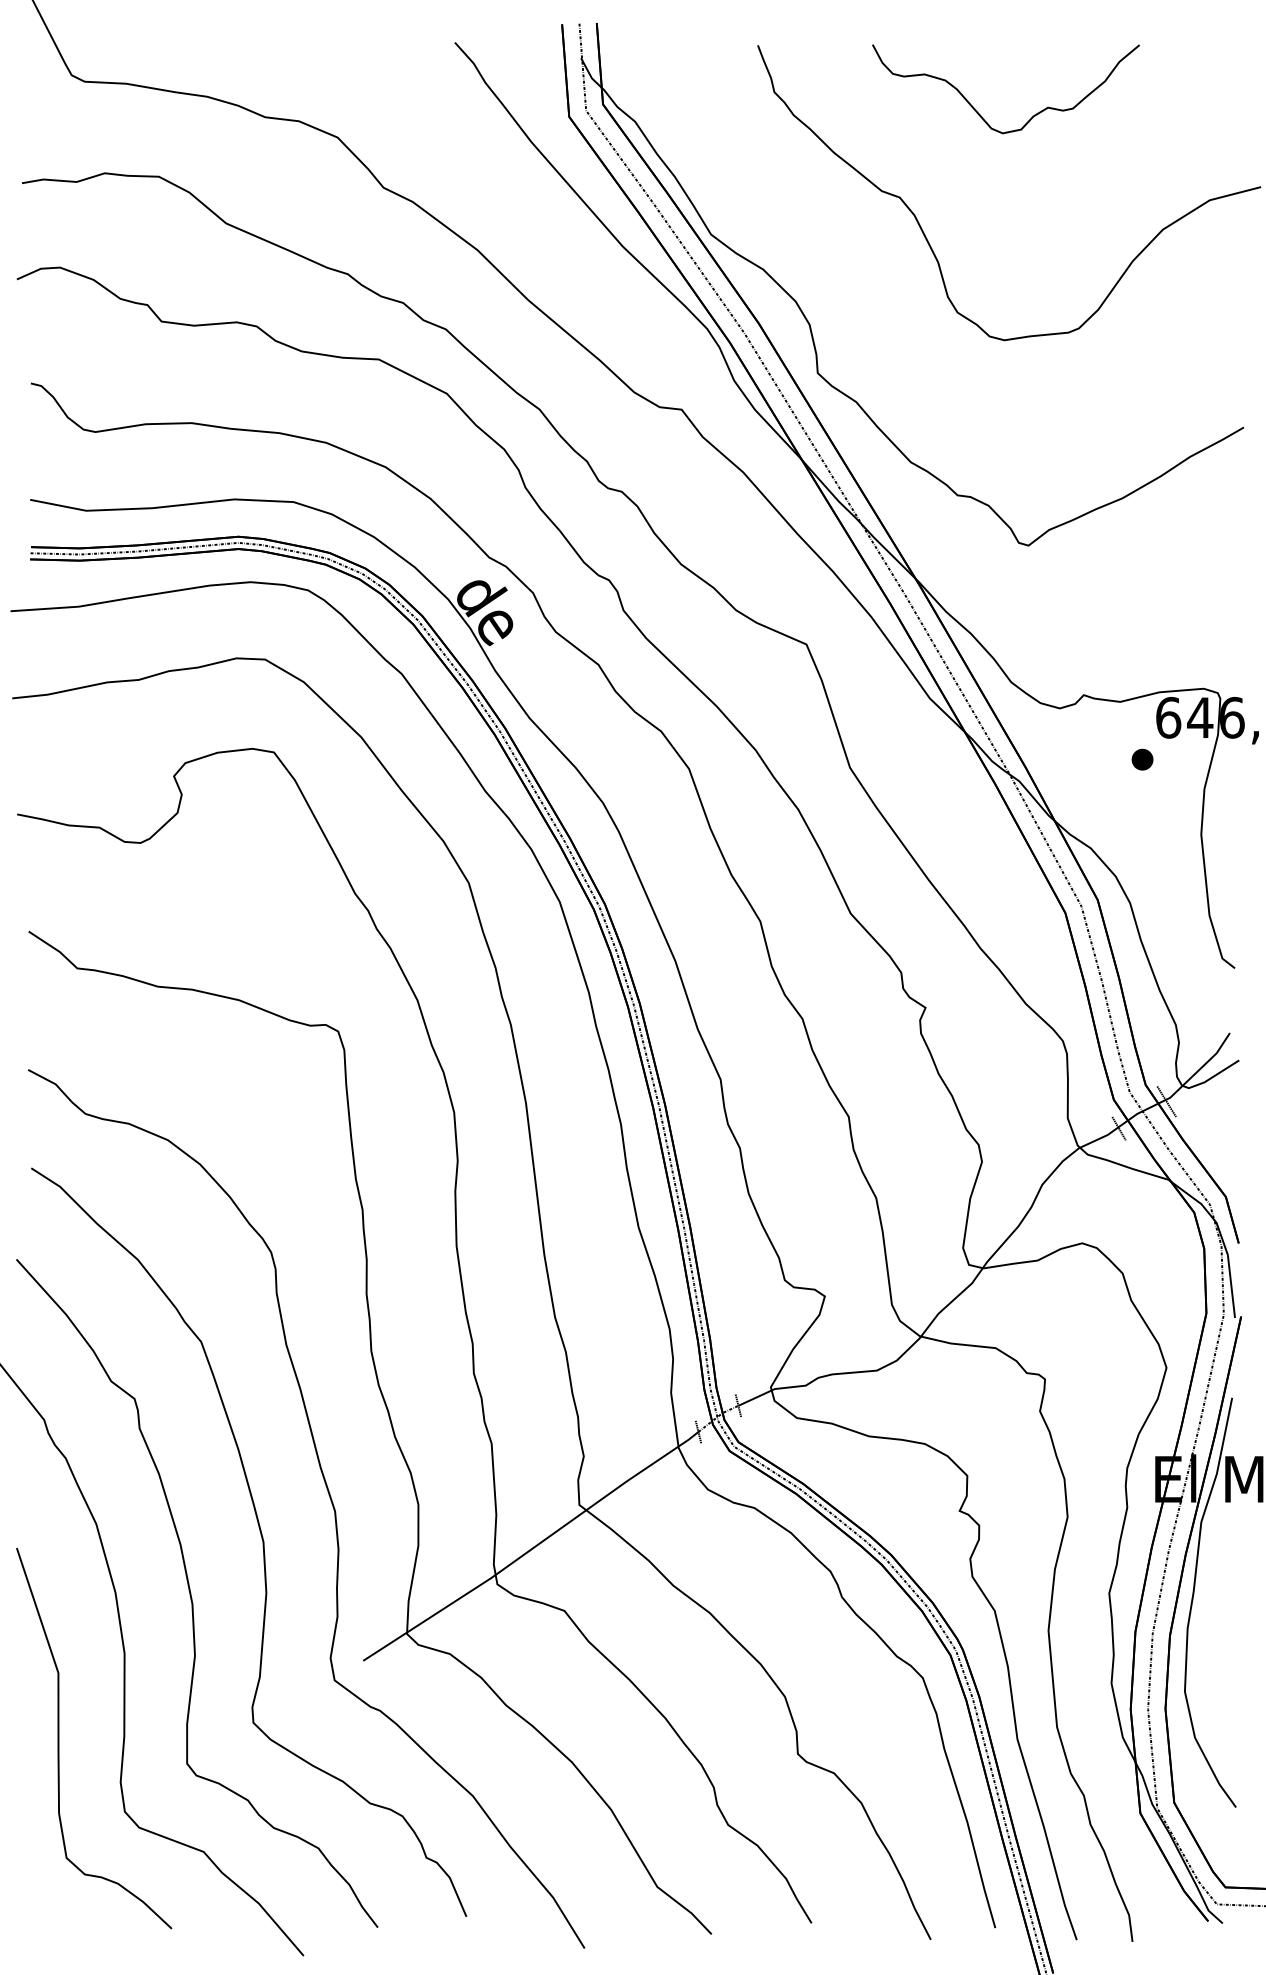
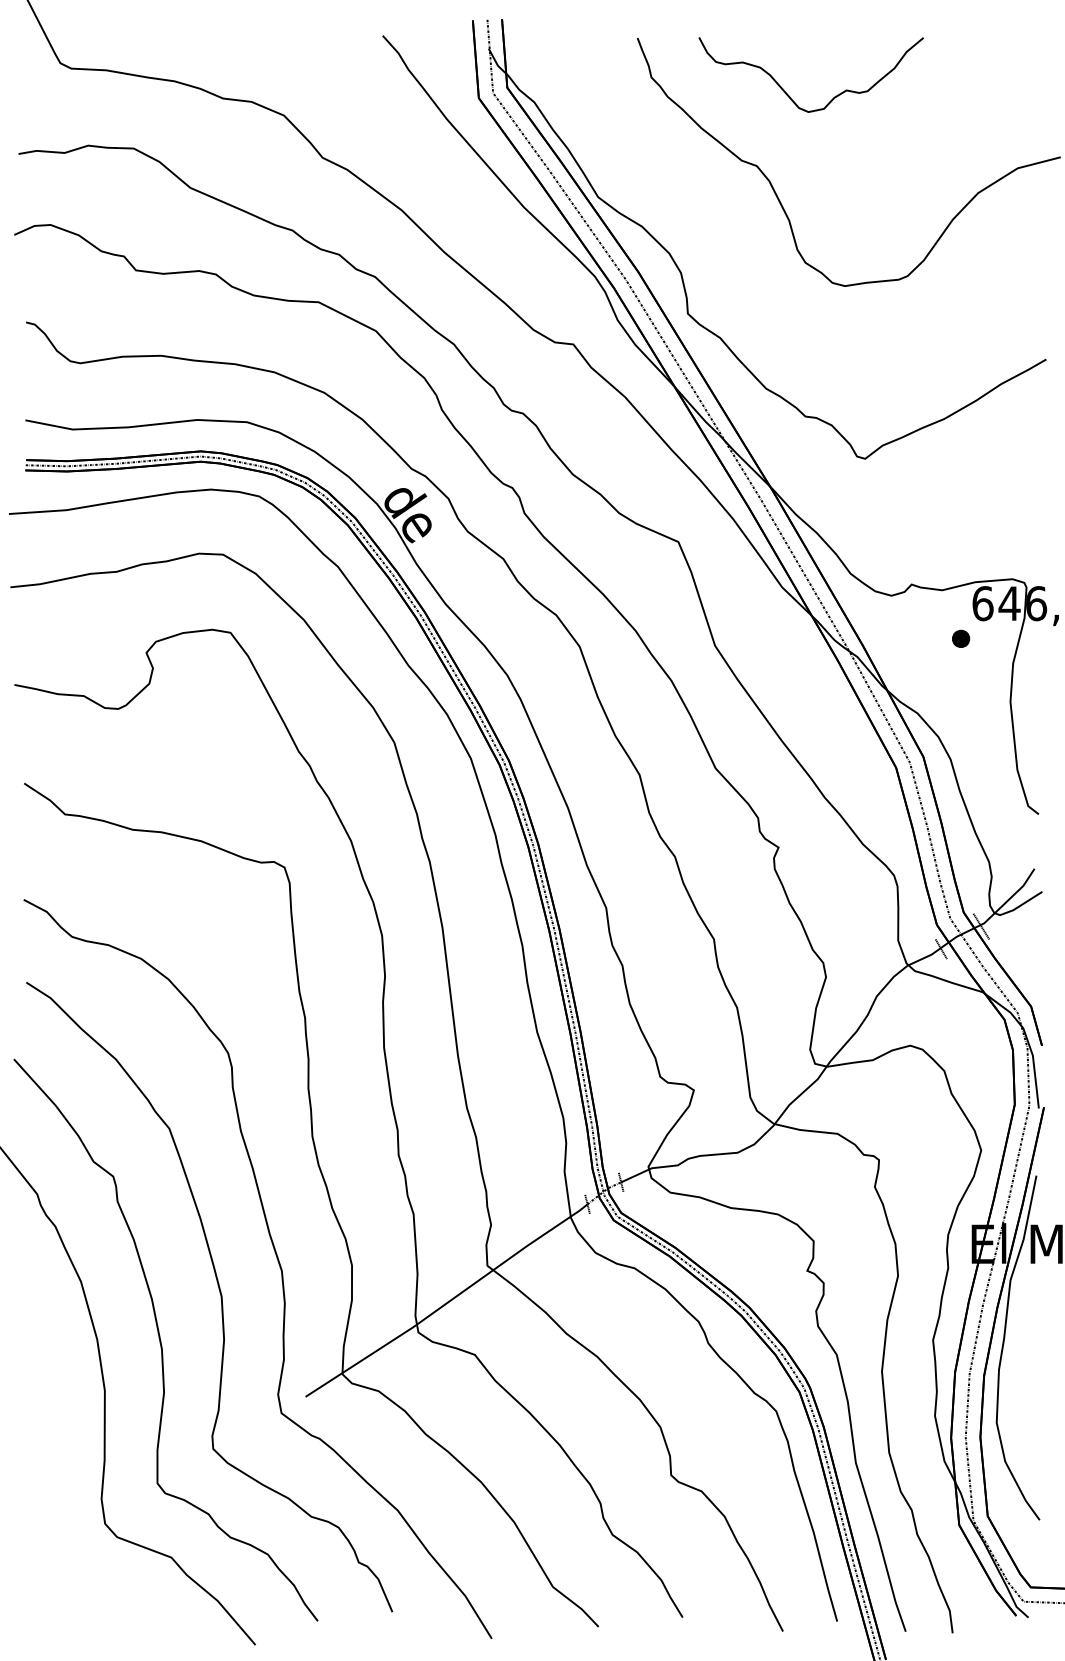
curve: (980, 113) -> (789, 95), moved
part: (59, 1738) -> (50, 1462), removed

